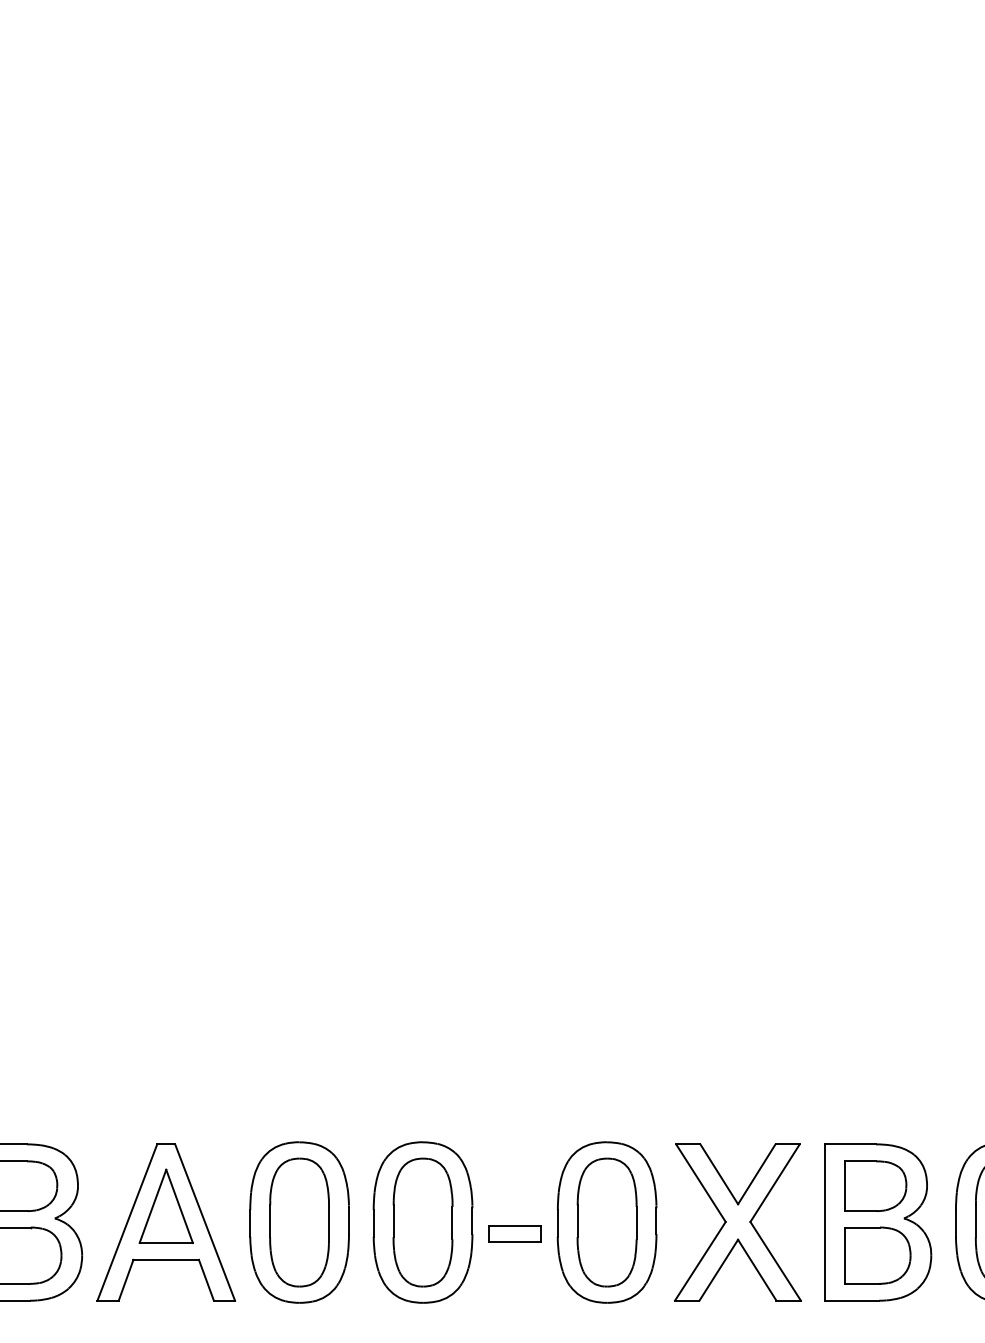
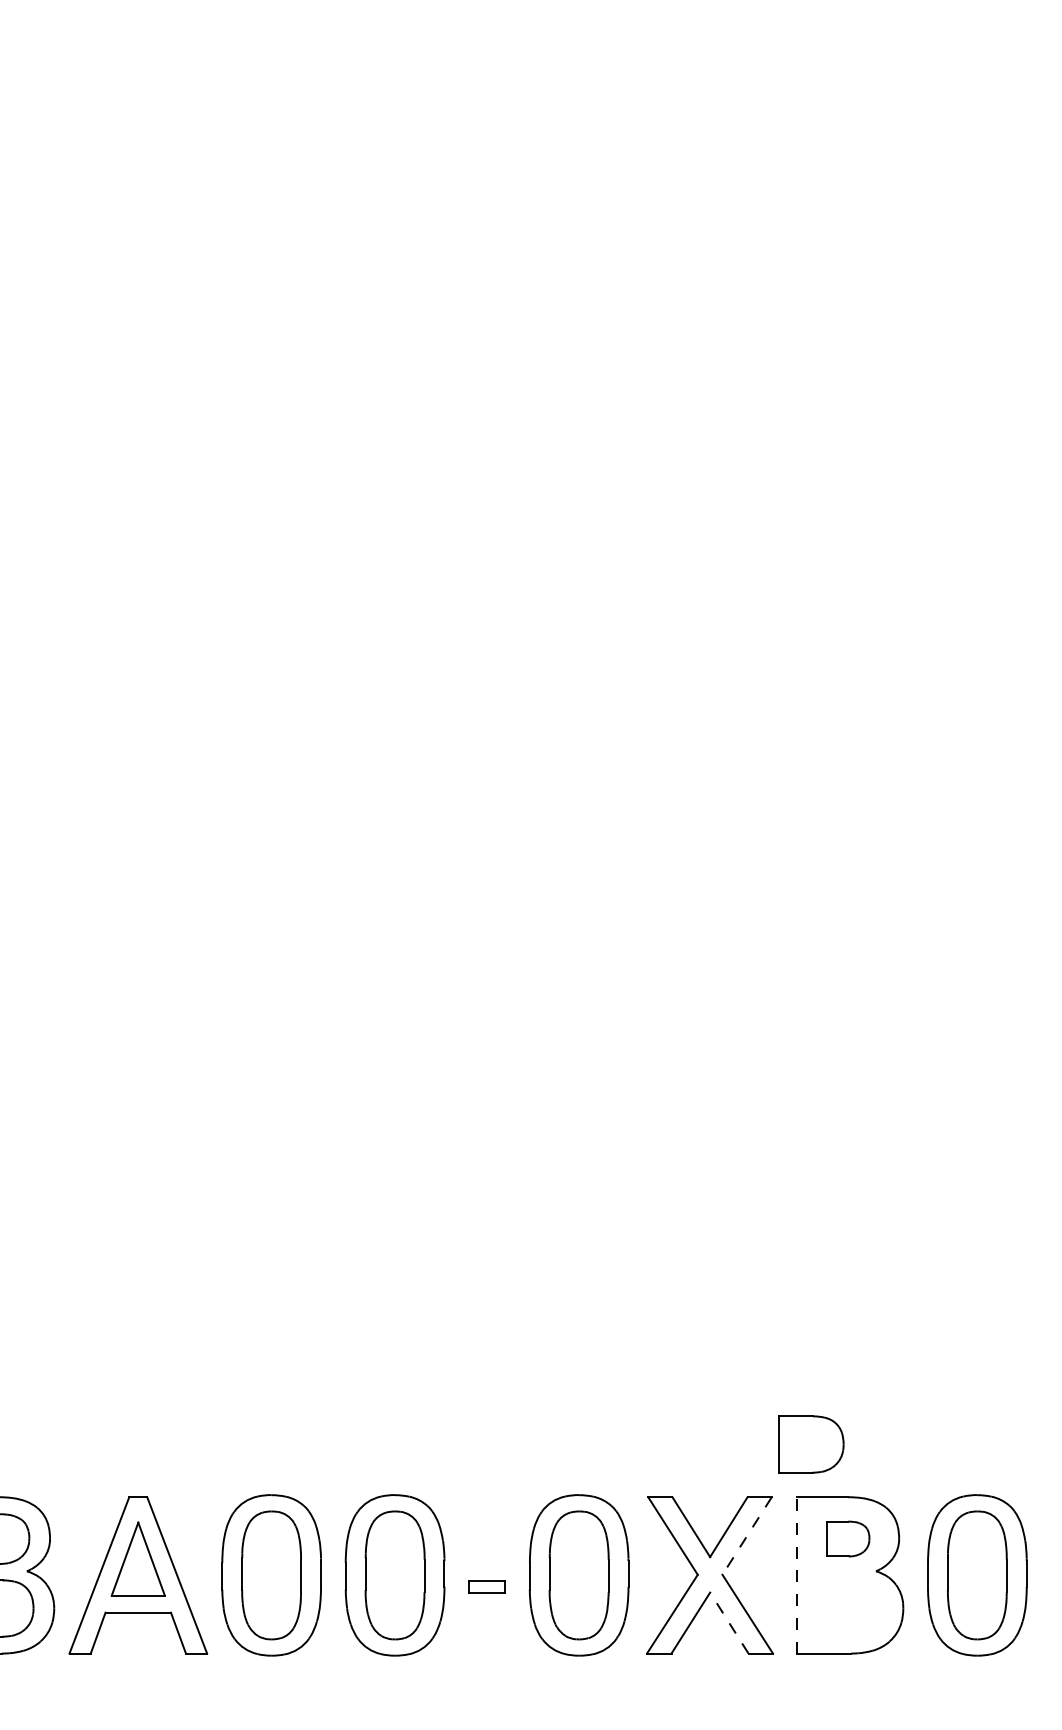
line: (775, 1183) -> (747, 1536), solid -> dashed
part: (876, 1185) -> (848, 1538), size x0.7
line: (824, 1221) -> (796, 1574), solid -> dashed
part: (514, 1233) -> (486, 1586), size x0.7
part: (878, 1255) -> (811, 1444), moved
line: (757, 1269) -> (729, 1622), solid -> dashed

